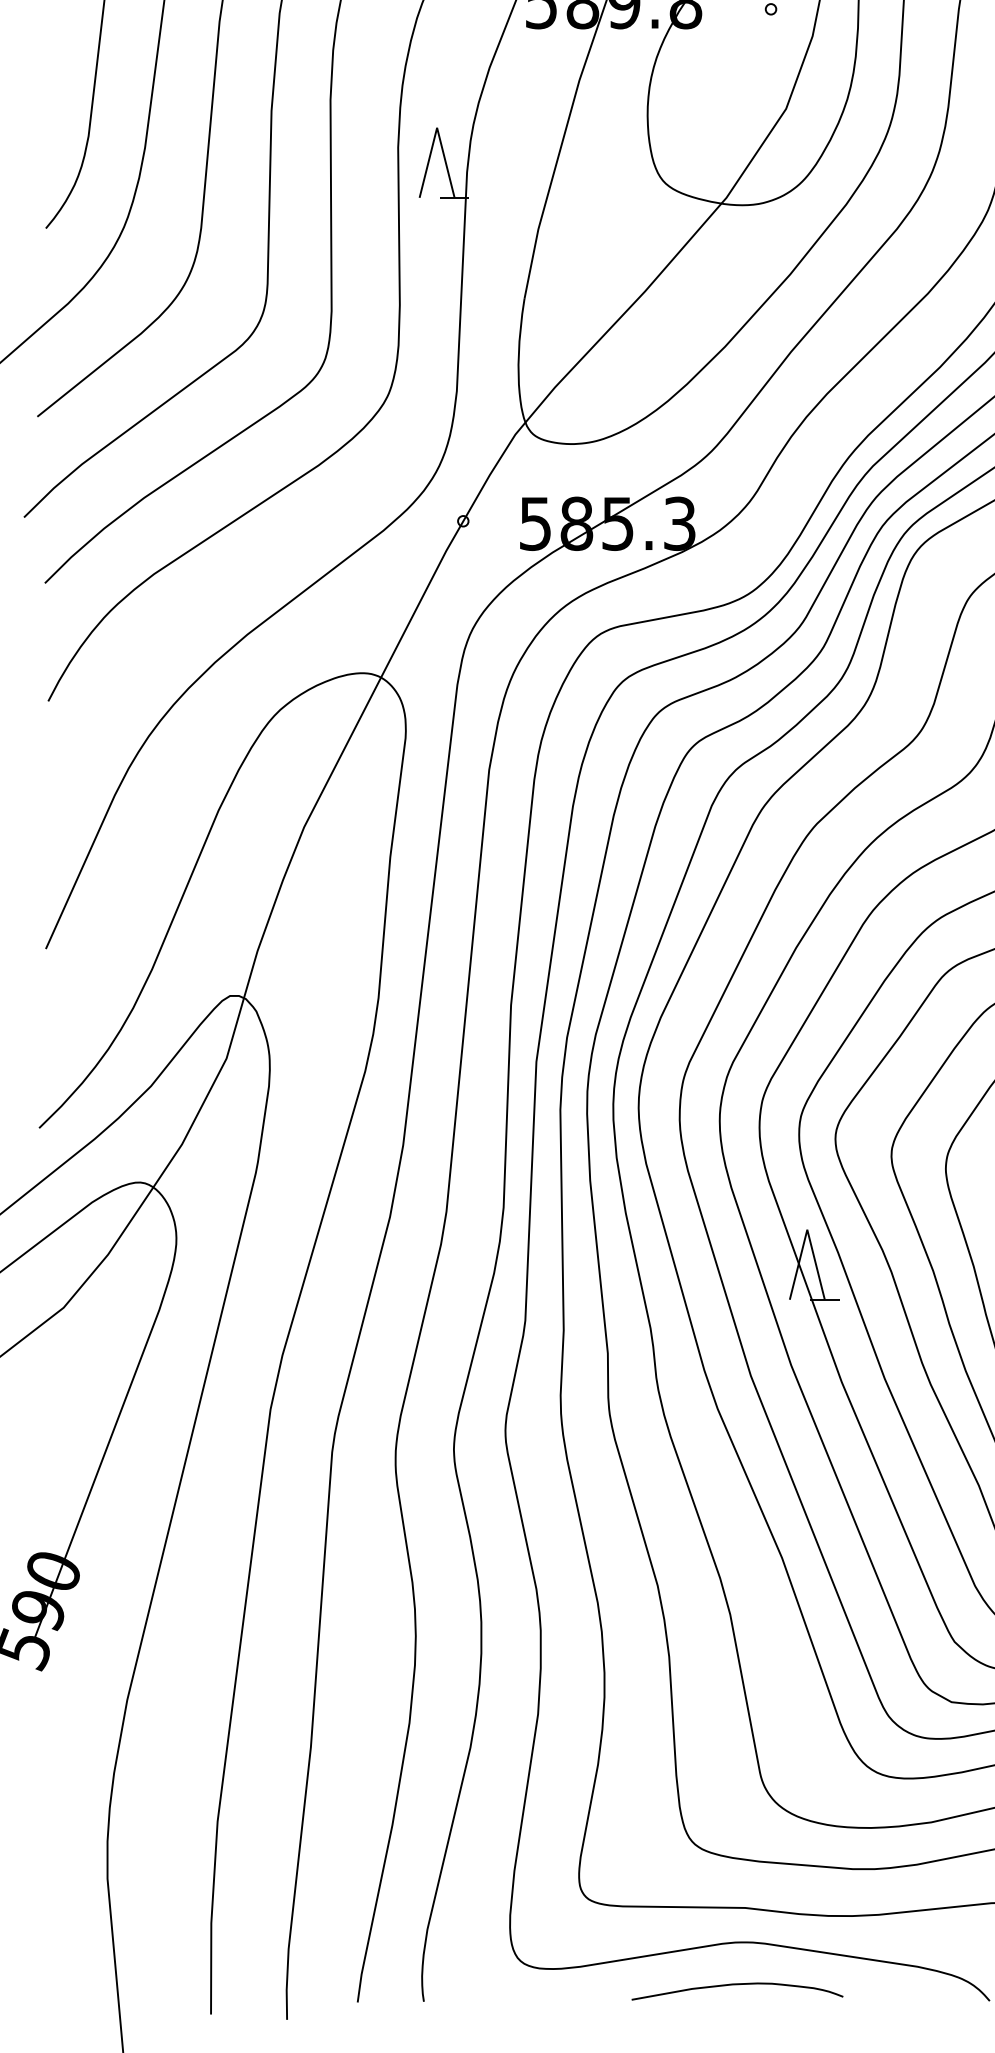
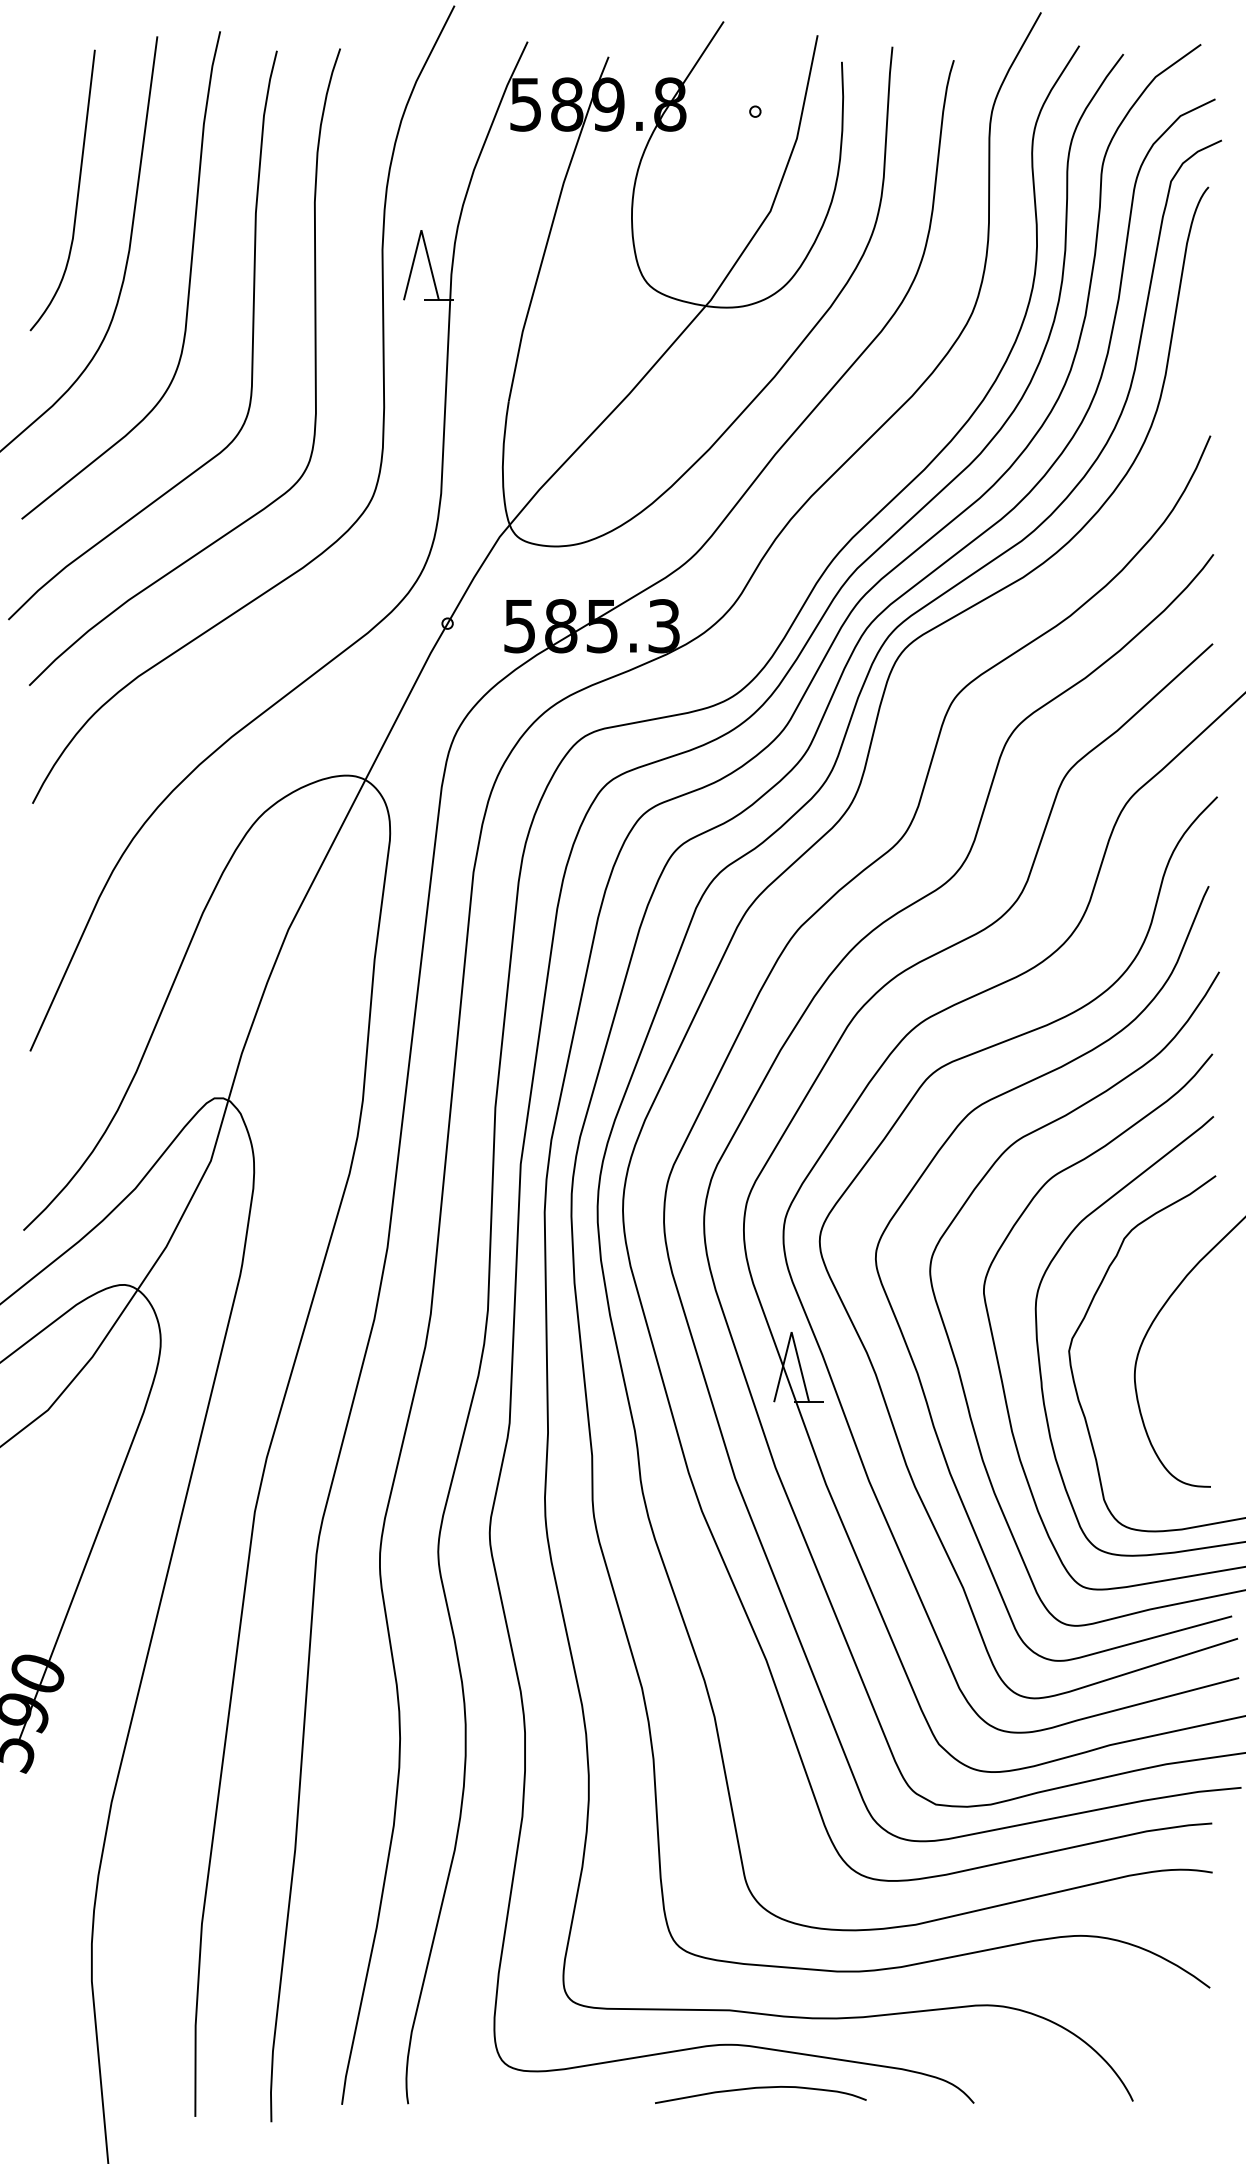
curve: (737, 1985) -> (760, 2088), moved

